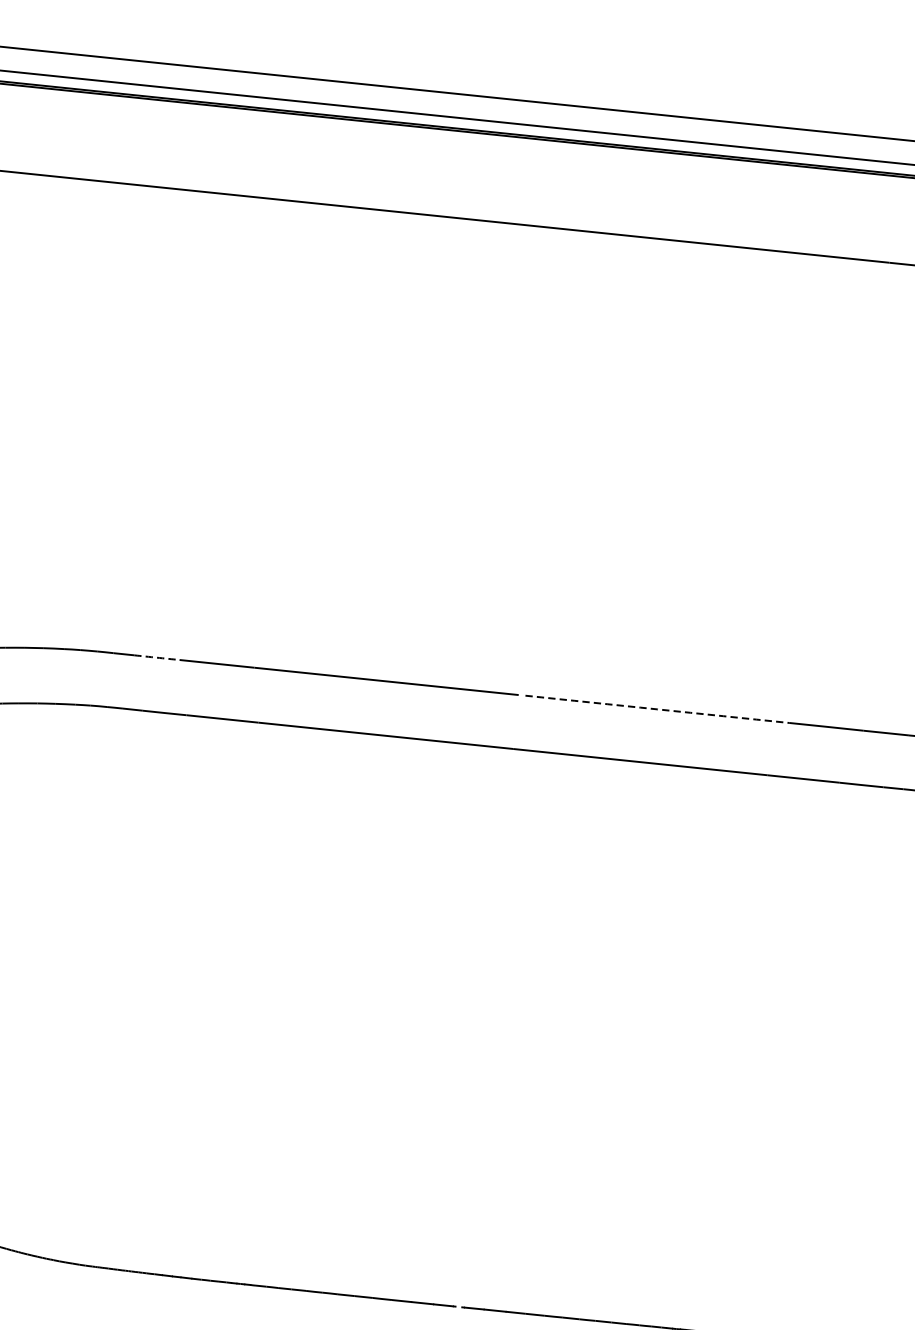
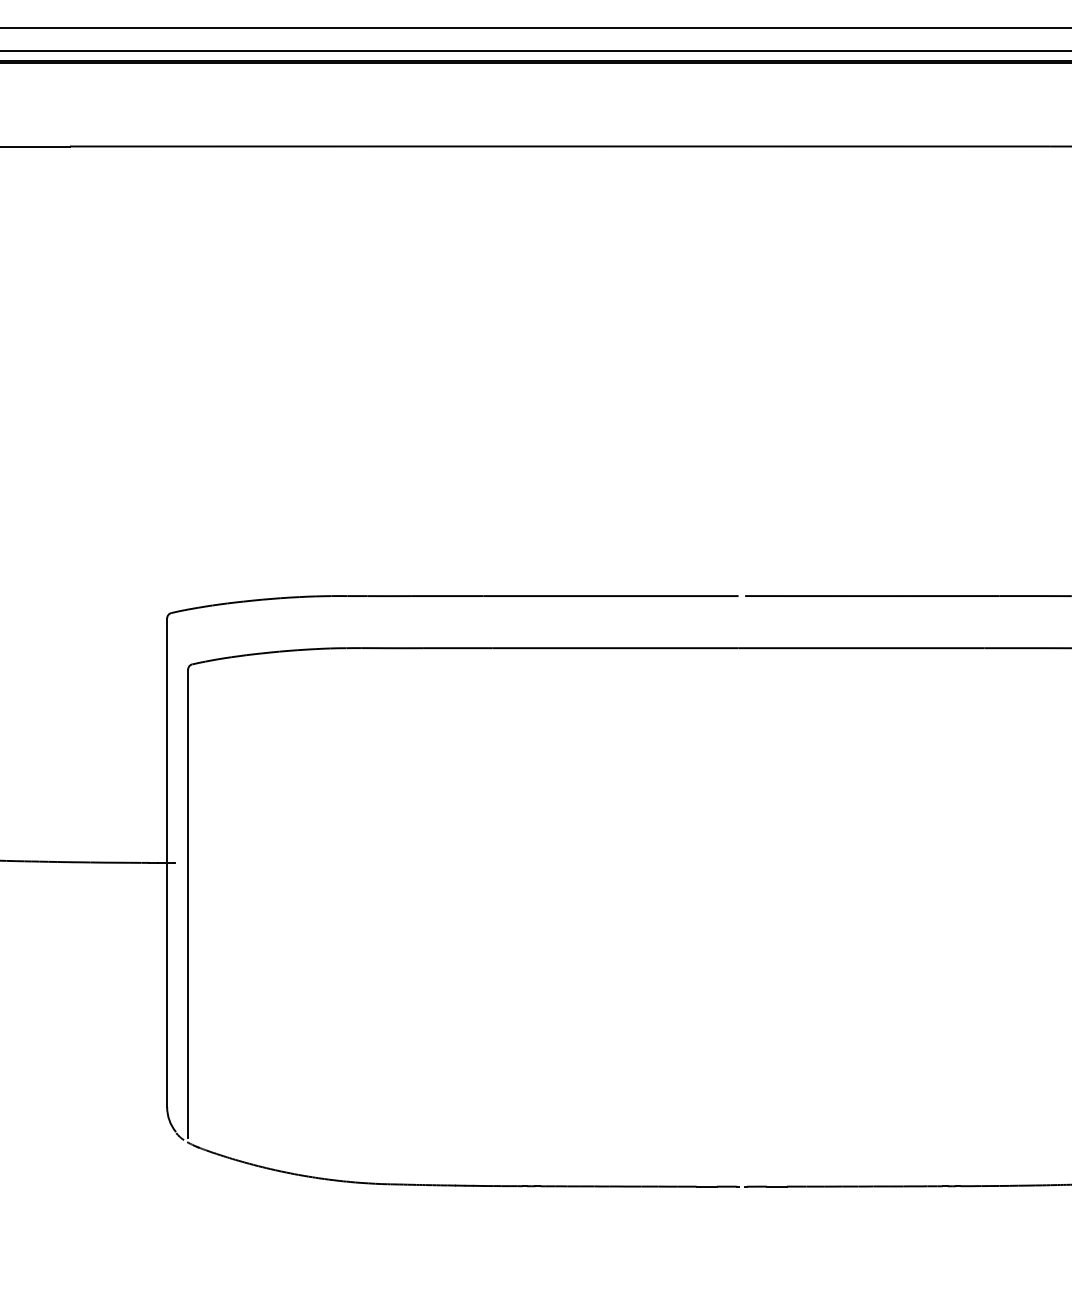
arc: (157, 658) -> (389, 596), dashed -> solid
arc: (657, 709) -> (872, 596), dashed -> solid

